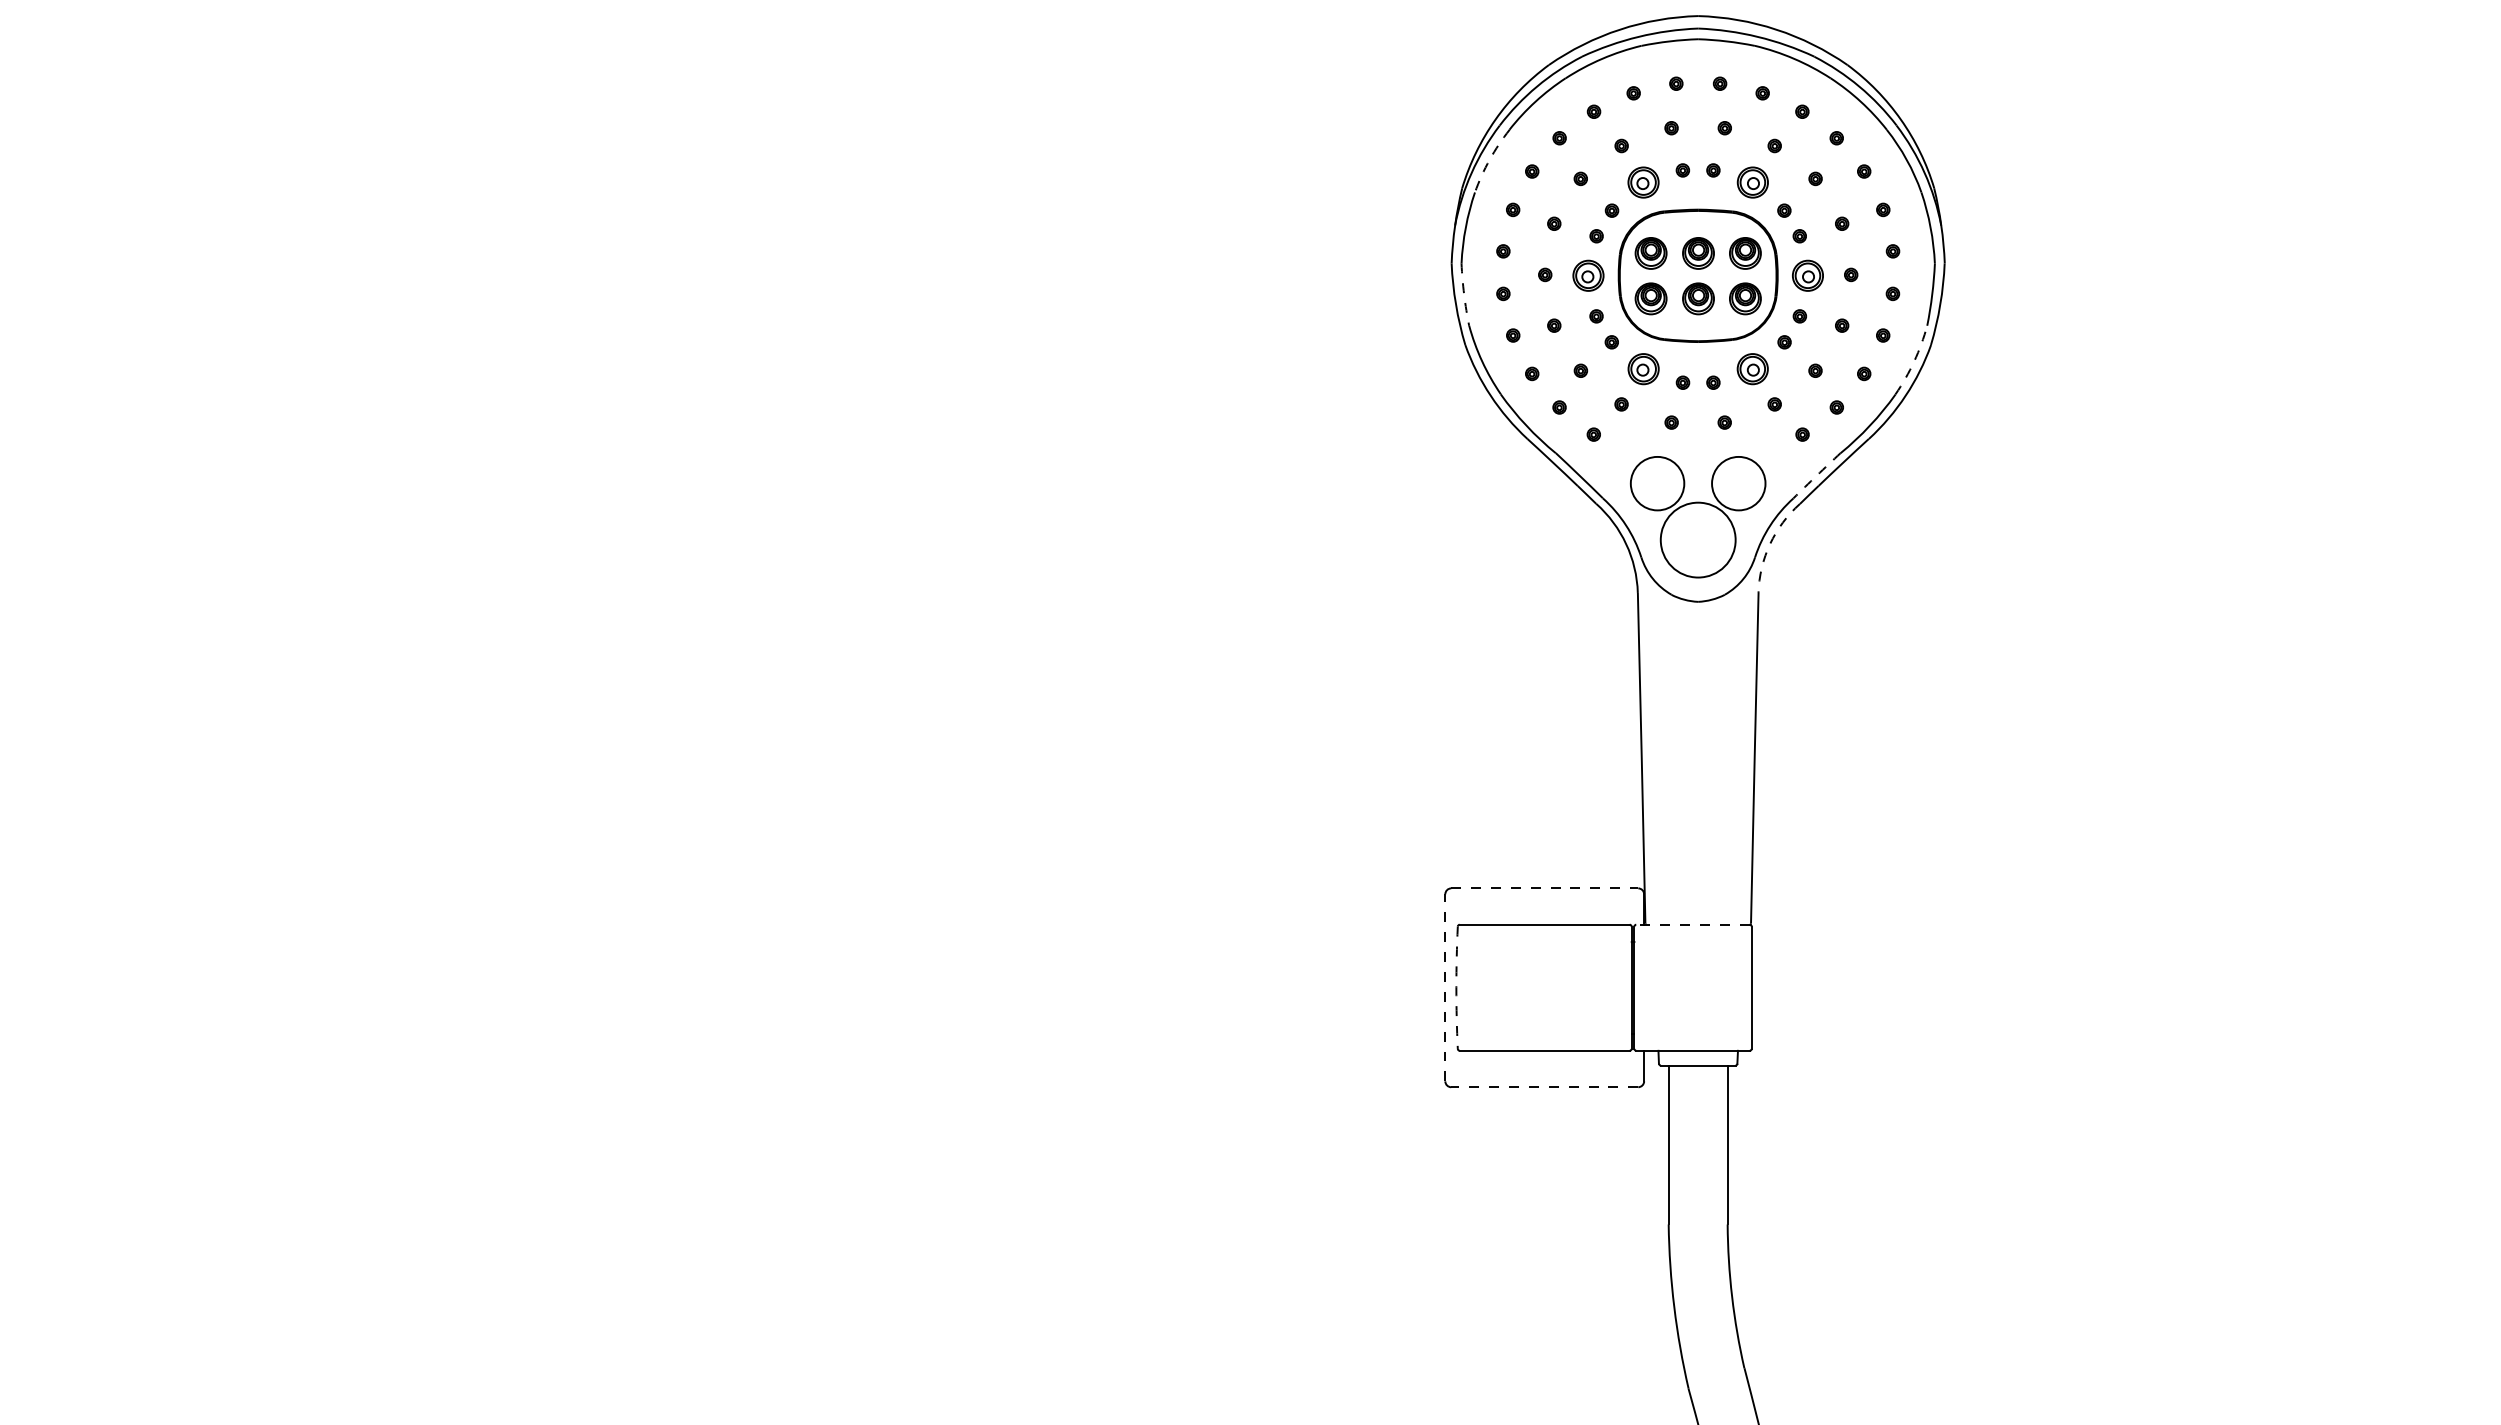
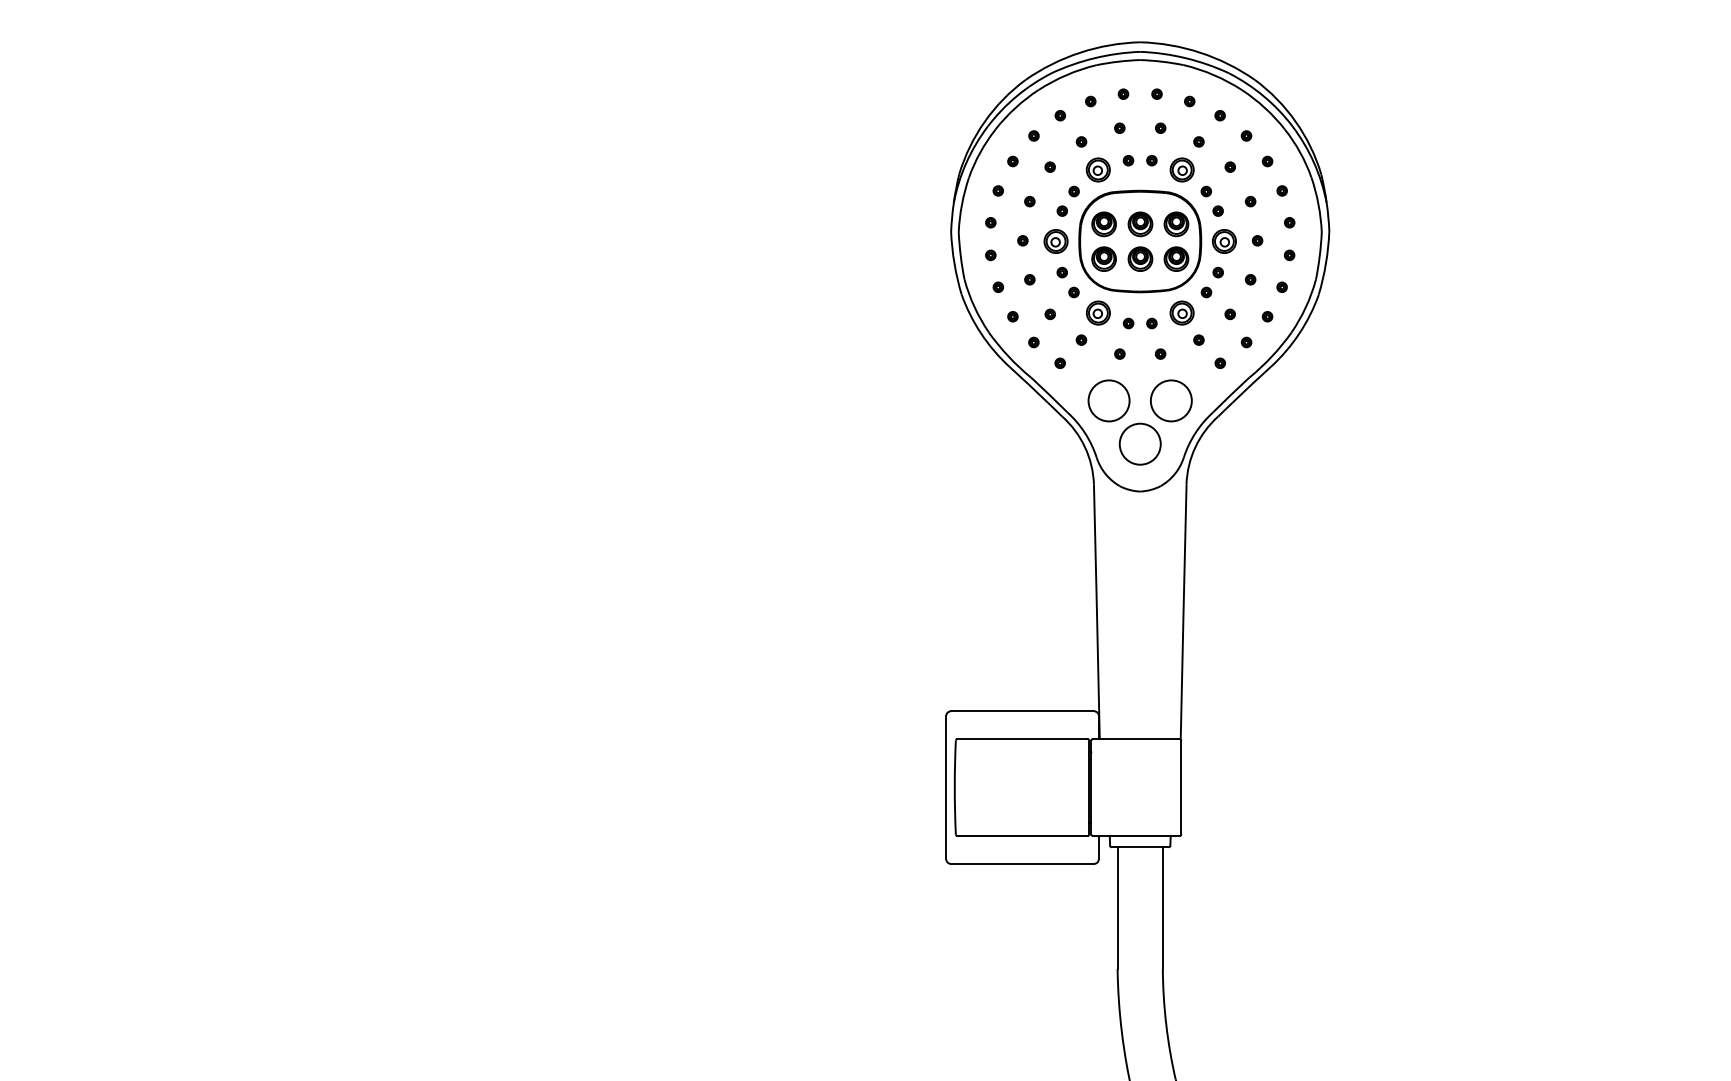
arc: (1489, 159) -> (980, 152), dashed -> solid
arc: (1464, 294) -> (960, 255), dashed -> solid
arc: (1914, 361) -> (1306, 307), dashed -> solid
arc: (1816, 475) -> (1230, 394), dashed -> solid
circle: (1697, 539) -> (1139, 443), size x0.71
arc: (1770, 544) -> (1195, 447), dashed -> solid
line: (1544, 888) -> (1022, 711), dashed -> solid
line: (1693, 924) -> (1136, 739), dashed -> solid
line: (1445, 987) -> (946, 787), dashed -> solid
arc: (1456, 987) -> (954, 787), dashed -> solid
line: (1544, 1087) -> (1022, 864), dashed -> solid

